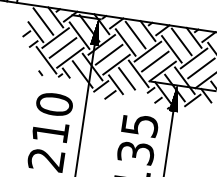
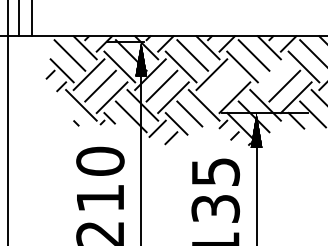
line: (193, 58) -> (272, 74), removed
line: (155, 61) -> (223, 85), removed
line: (192, 100) -> (279, 129), removed

